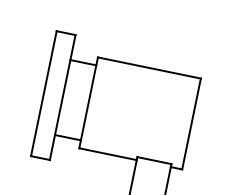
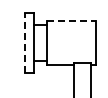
line: (149, 68) -> (71, 21), solid -> dashed
line: (43, 94) -> (25, 43), solid -> dashed

